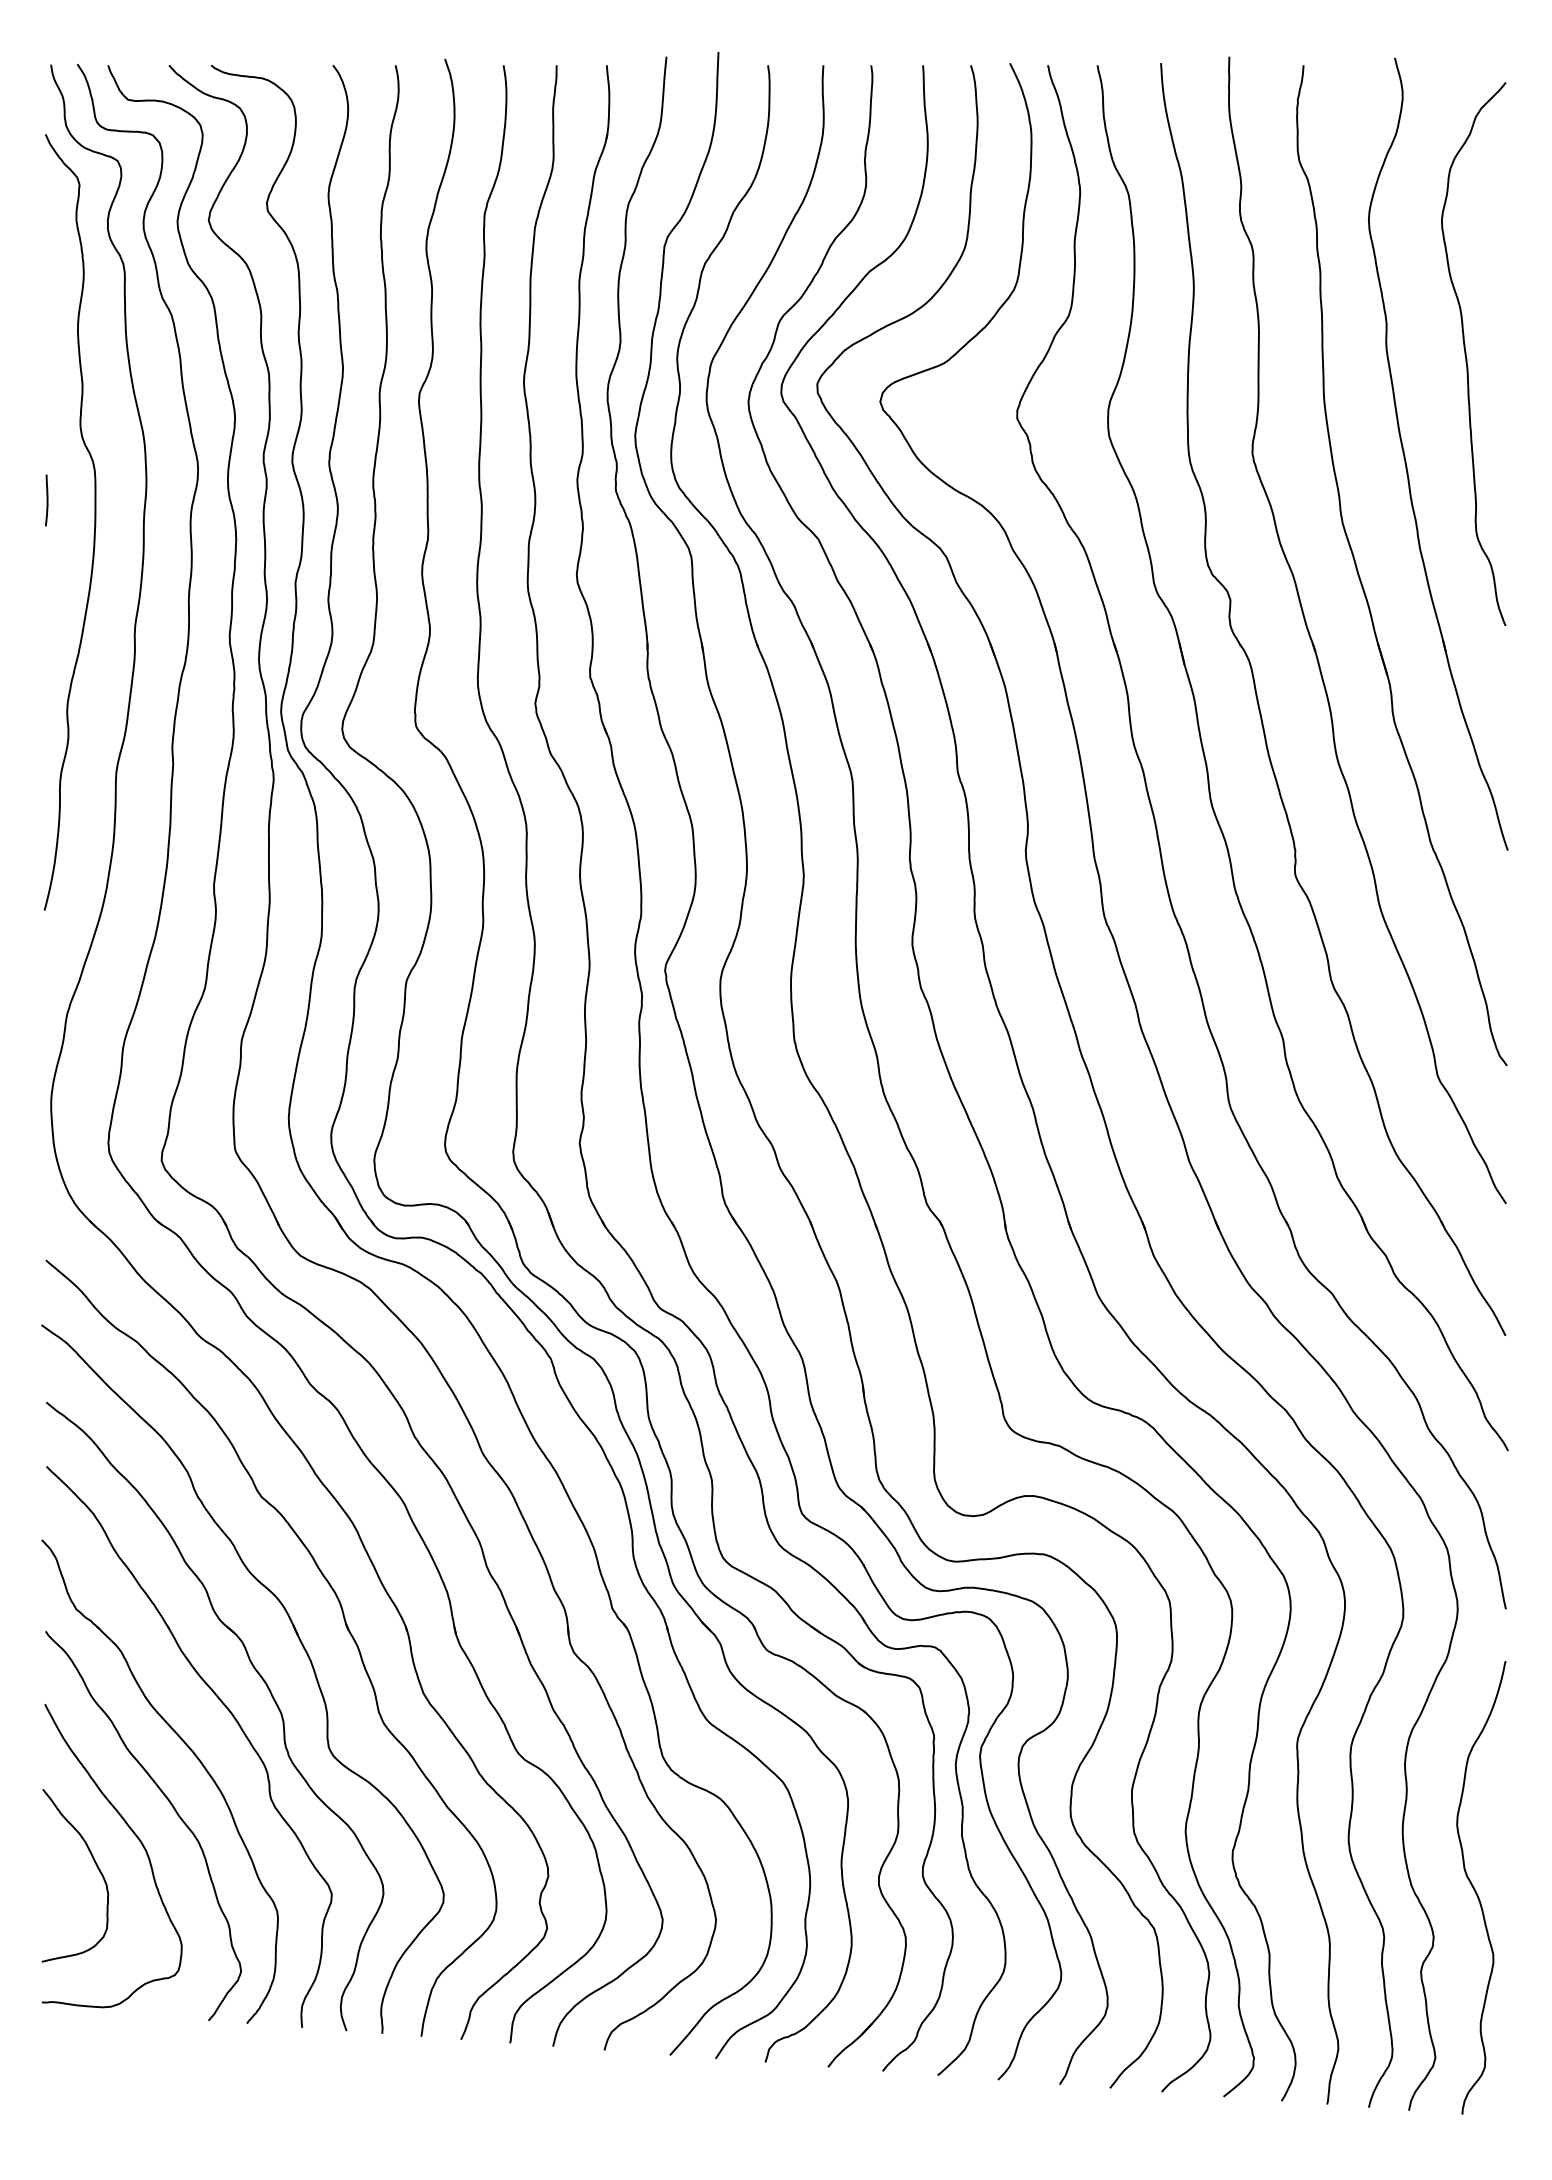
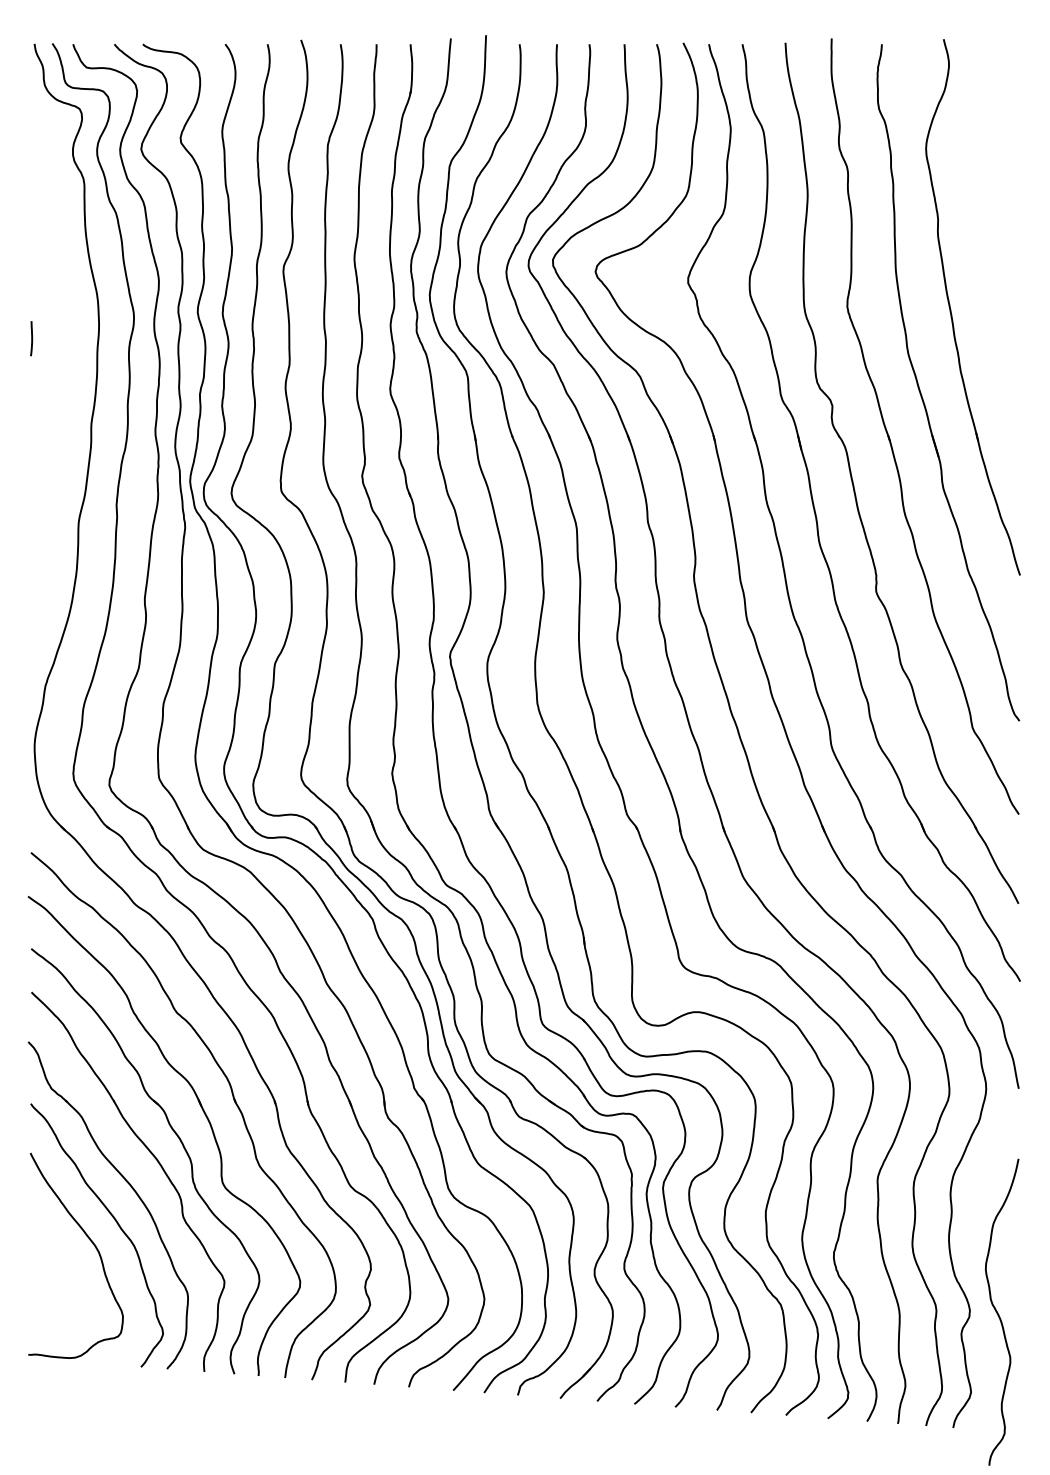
curve: (1467, 353) -> (992, 239), removed
curve: (93, 522) -> (63, 353), removed
curve: (95, 1866) -> (64, 1262), removed
curve: (1475, 1888) -> (998, 1312), moved

